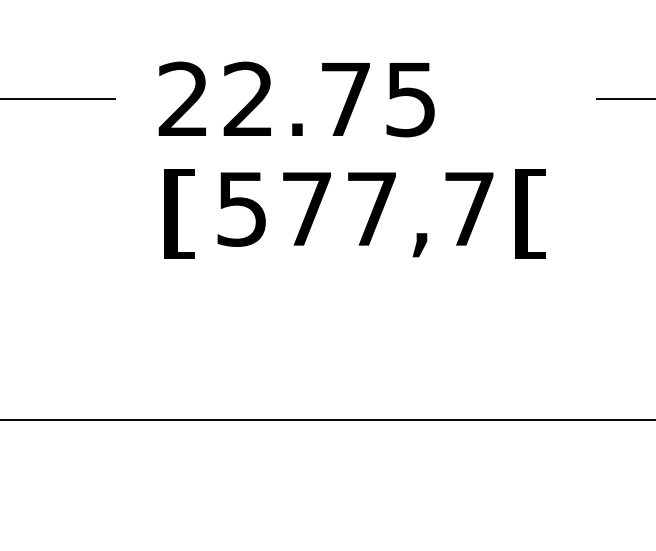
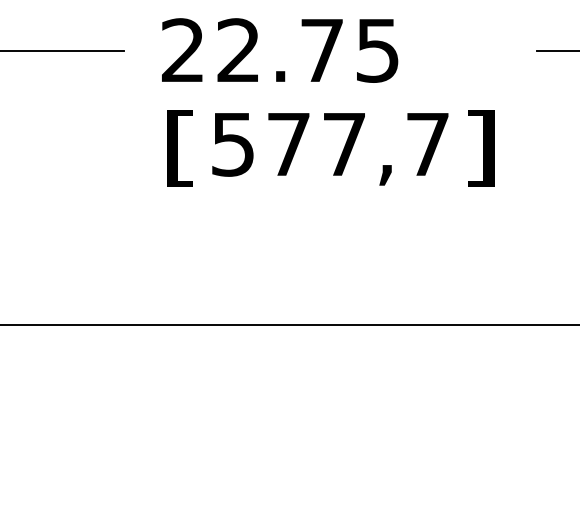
text: (530, 213) -> (480, 148), [ -> ]

